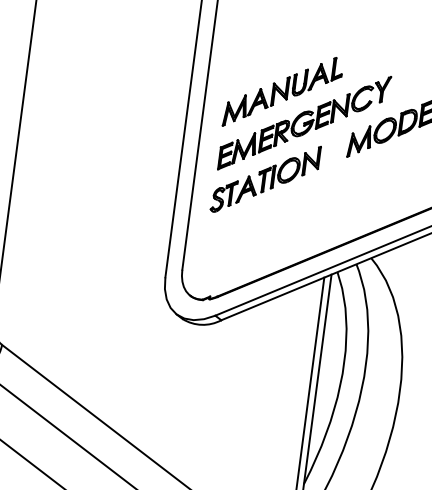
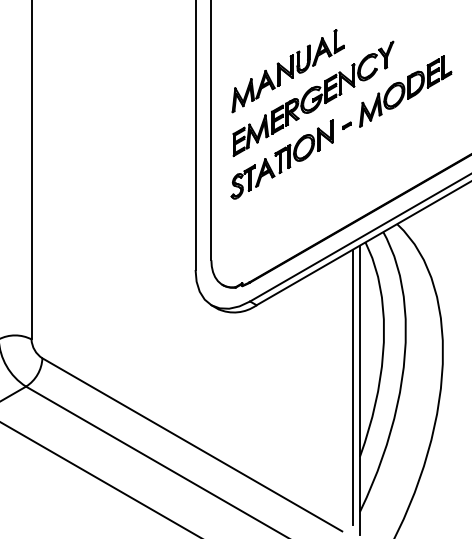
part: (333, 153) -> (346, 125), added

